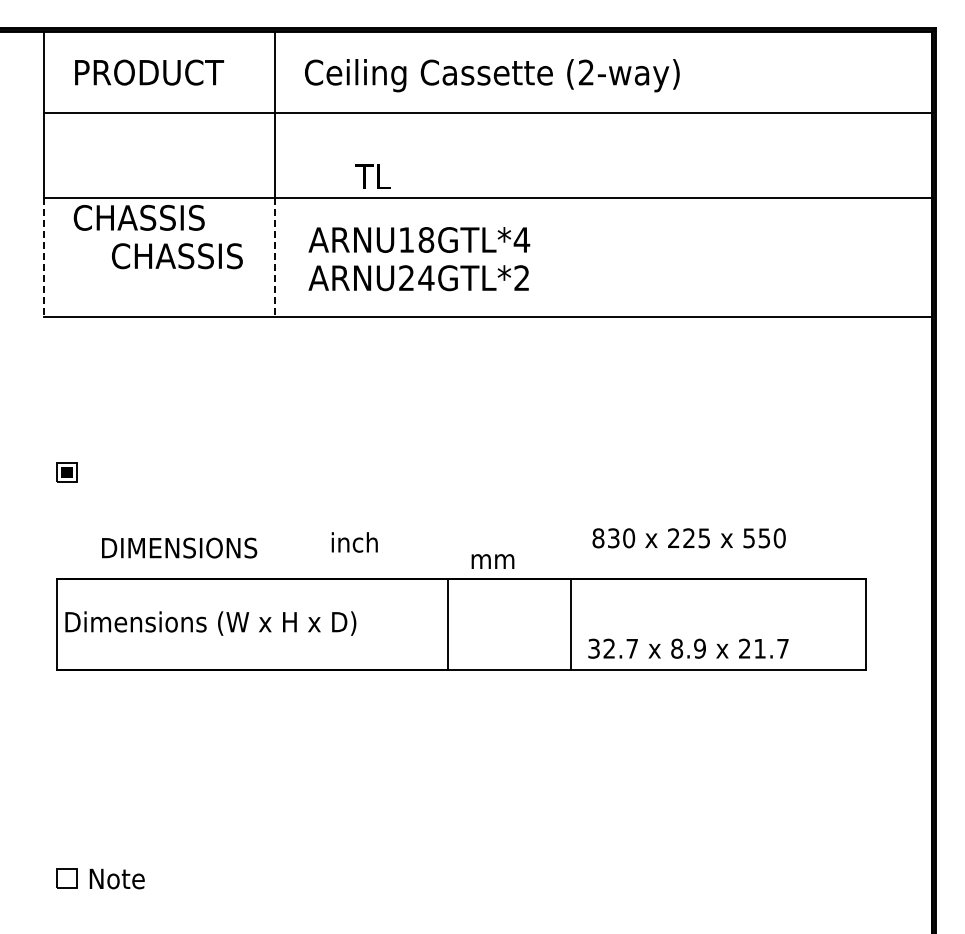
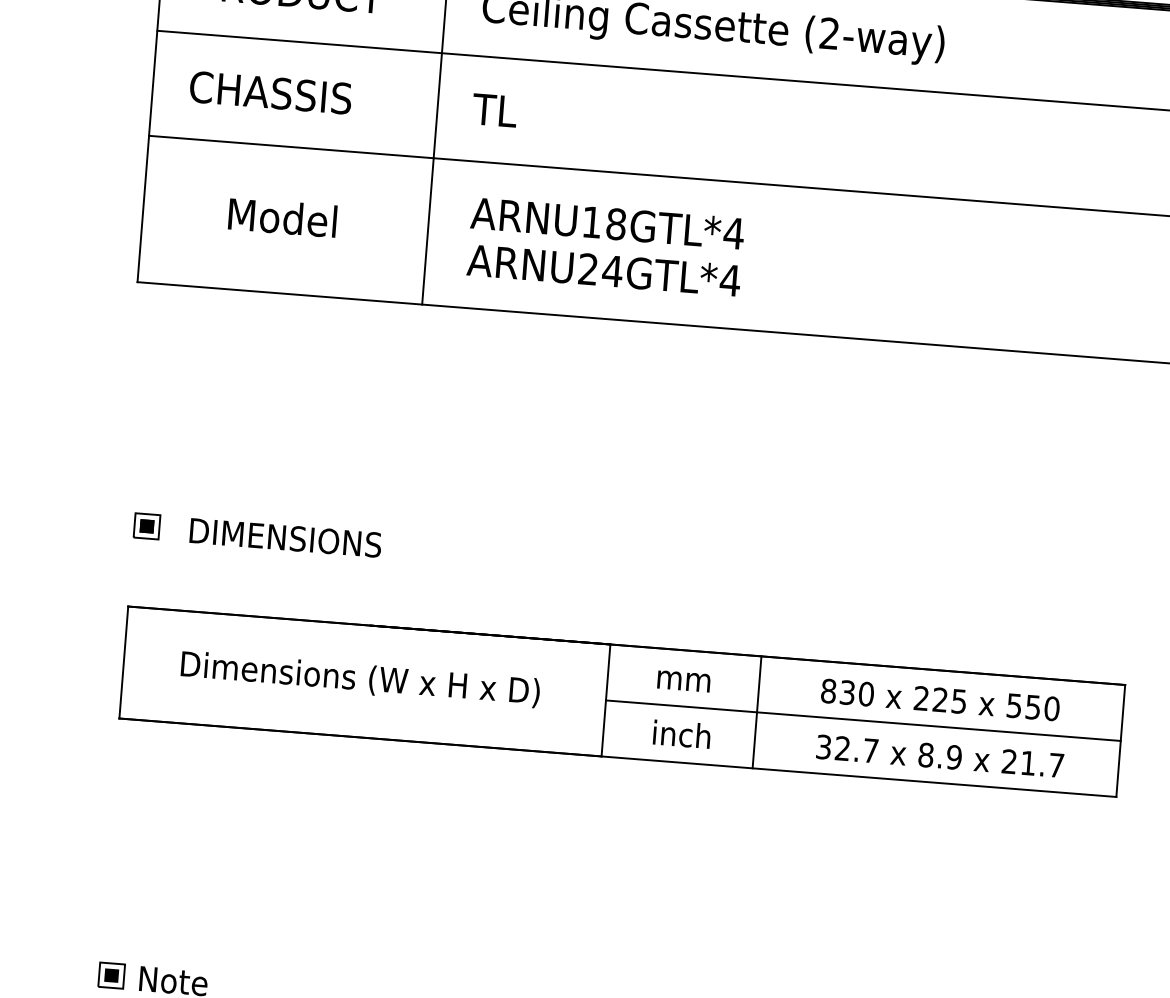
text: (372, 176) -> (494, 109), moved
text: (138, 217) -> (269, 92), moved
text: (176, 255) -> (307, 219), CHASSIS -> Model
line: (43, 258) -> (142, 209), dashed -> solid
line: (274, 258) -> (427, 232), dashed -> solid
text: (521, 277) -> (729, 279), ARNU24GTL*2 -> ARNU24GTL*4
part: (66, 472) -> (146, 526), moved
text: (688, 538) -> (939, 700), moved
text: (354, 542) -> (681, 734), moved
text: (179, 547) -> (285, 537), moved
text: (492, 561) -> (683, 681), moved
text: (210, 623) -> (360, 679), moved
line: (657, 624) -> (863, 720), added
text: (688, 648) -> (940, 755), moved
fill: (66, 877) -> (111, 974), added

